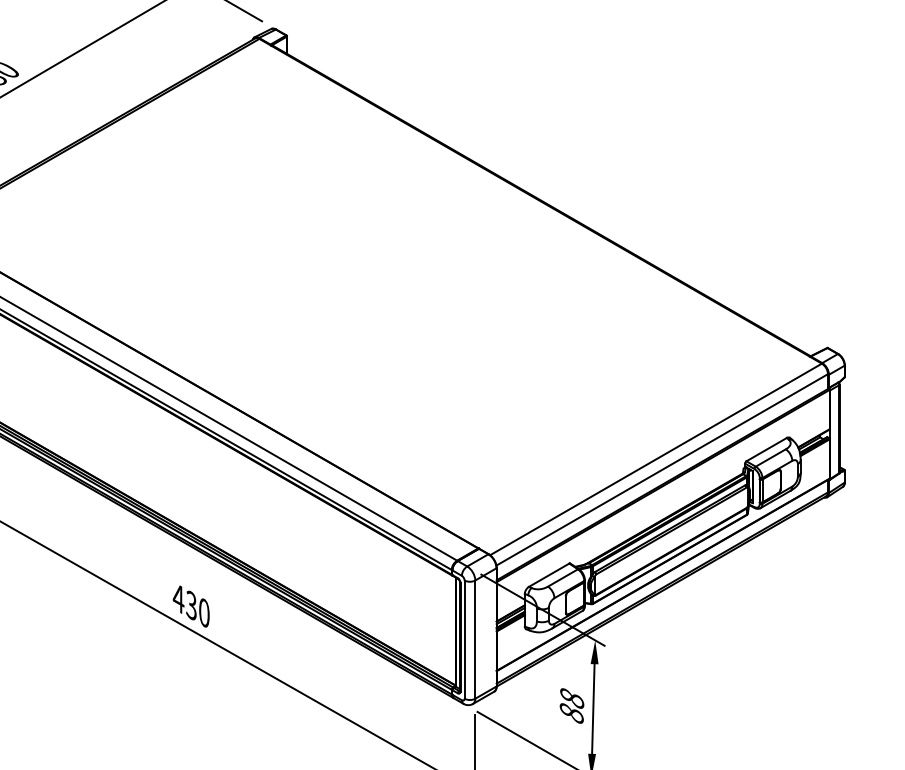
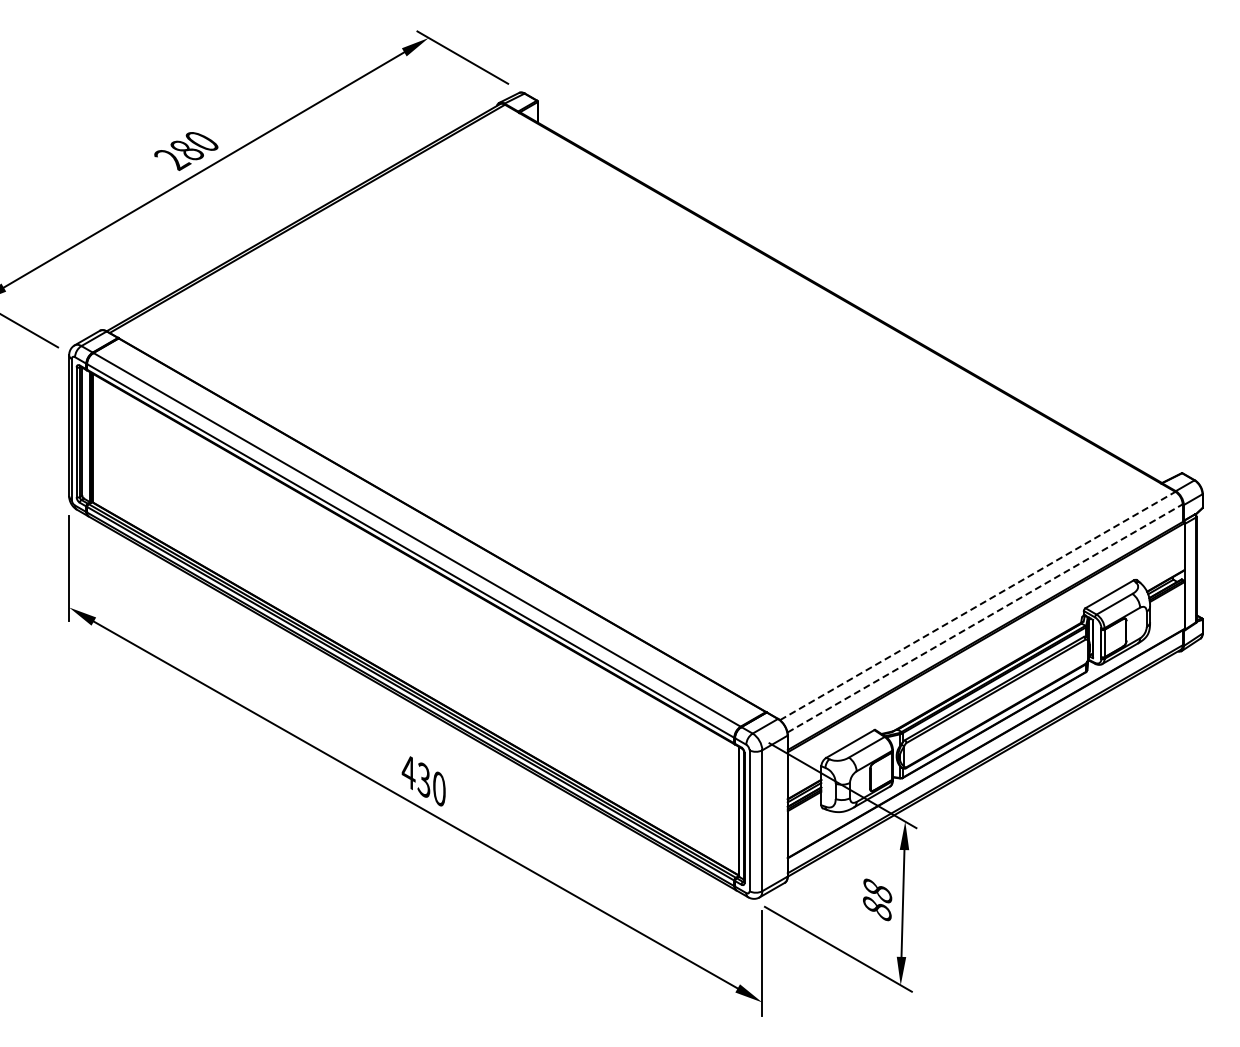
line: (656, 459) -> (978, 605), solid -> dashed
line: (662, 469) -> (985, 618), solid -> dashed

